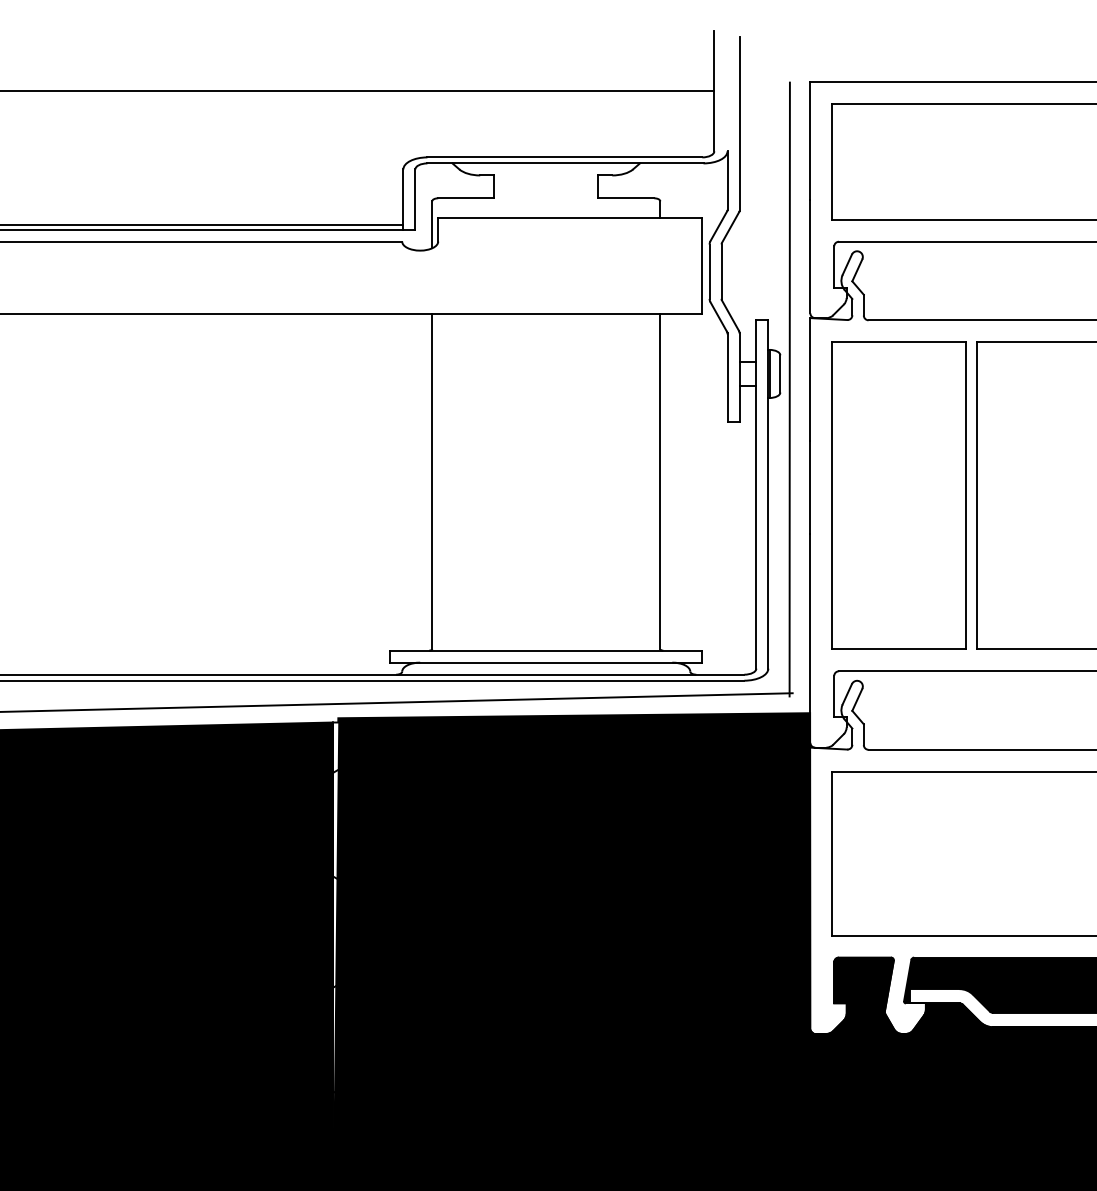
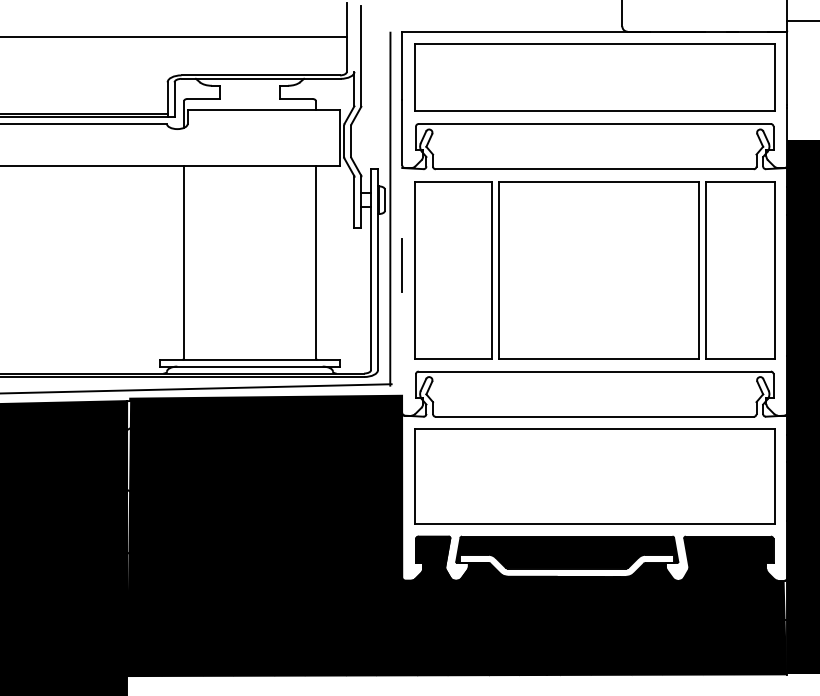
line: (810, 379) -> (402, 203), removed
line: (810, 638) -> (402, 352), removed

